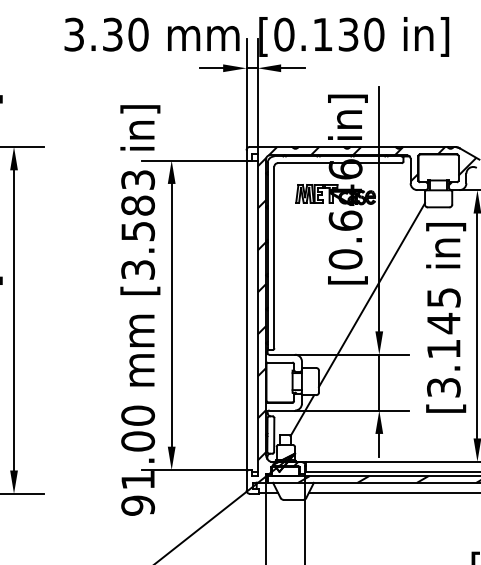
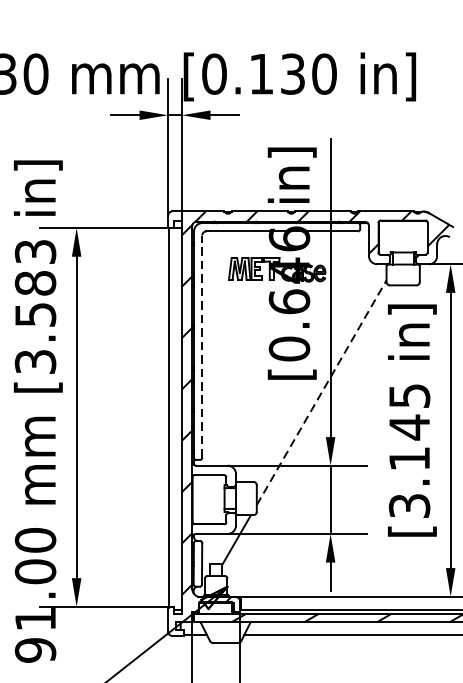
line: (274, 257) -> (202, 346), solid -> dashed
line: (372, 294) -> (322, 391), solid -> dashed

